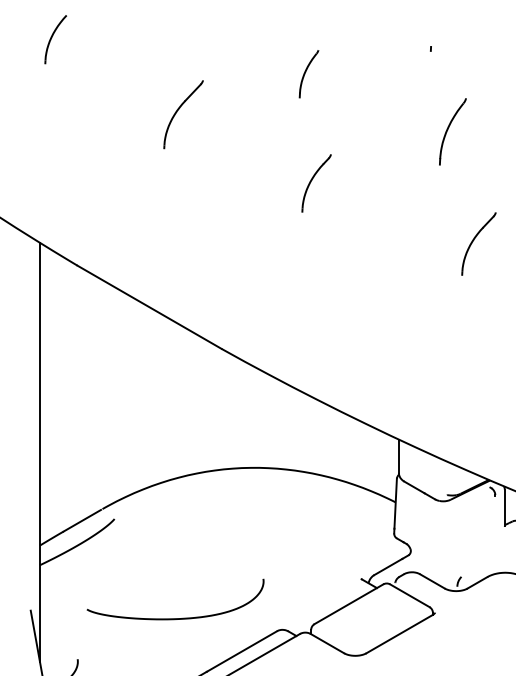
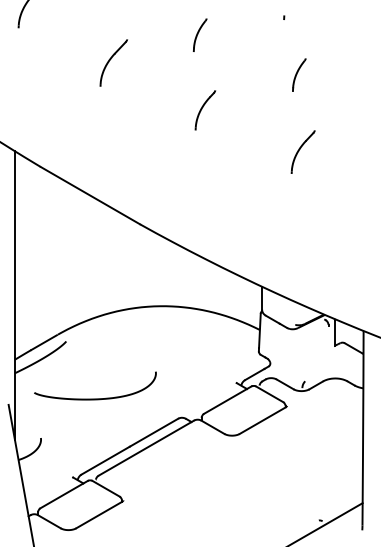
part: (453, 131) -> (299, 74), size x0.71
part: (477, 243) -> (302, 151), moved
curve: (175, 617) -> (95, 398), moved

